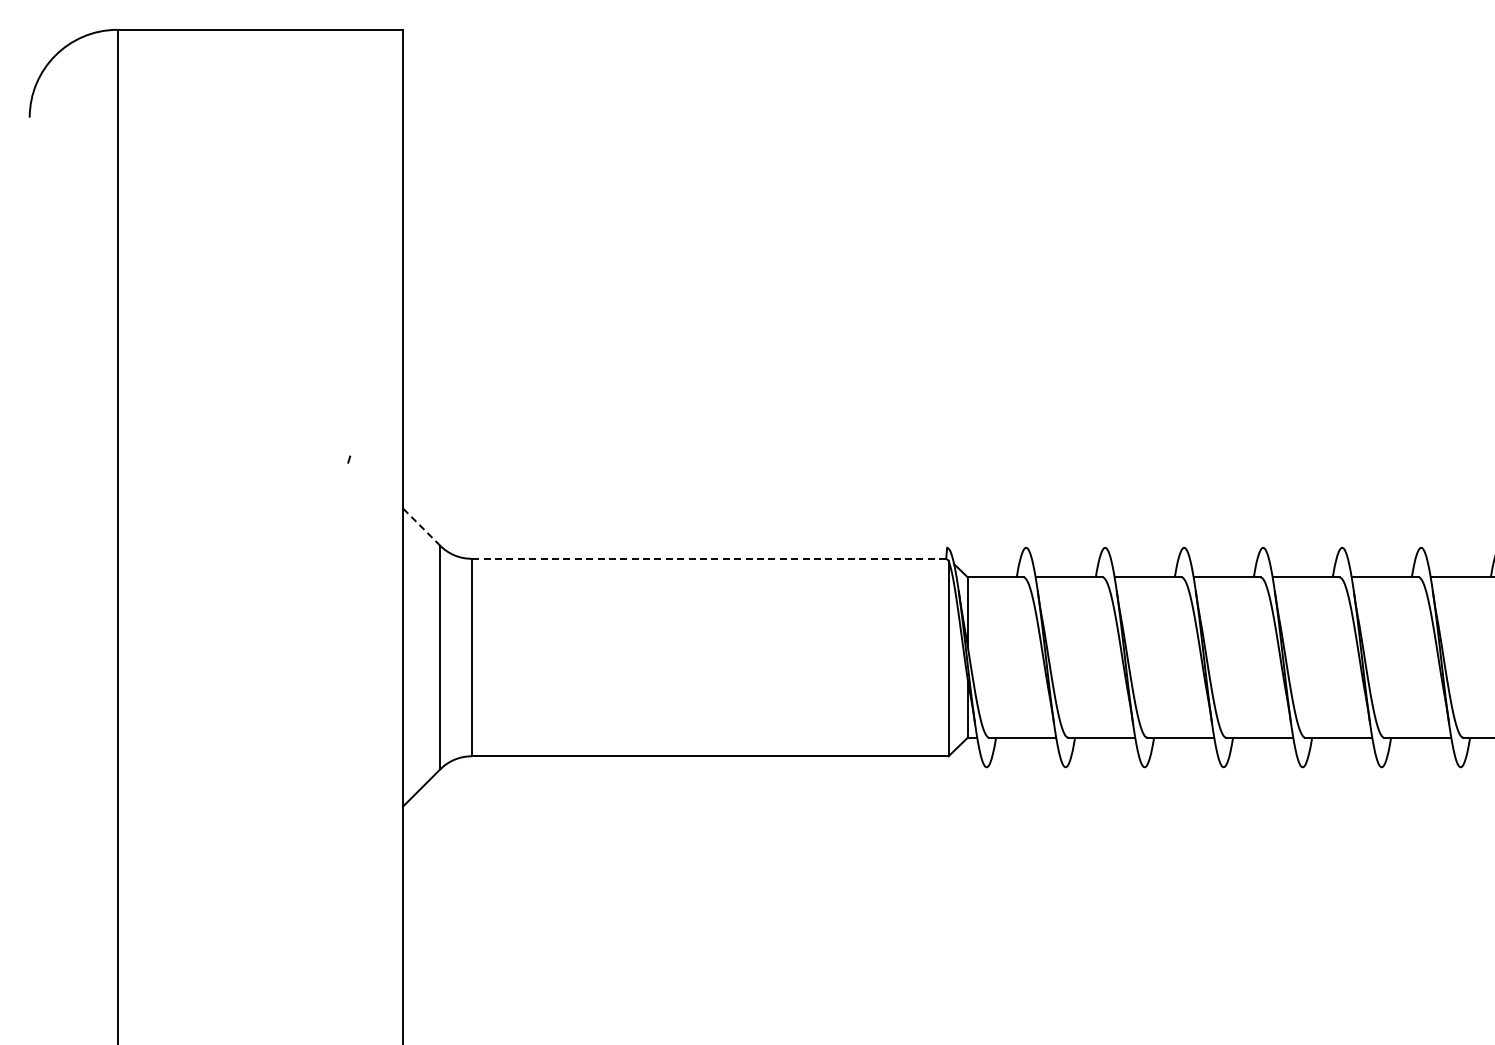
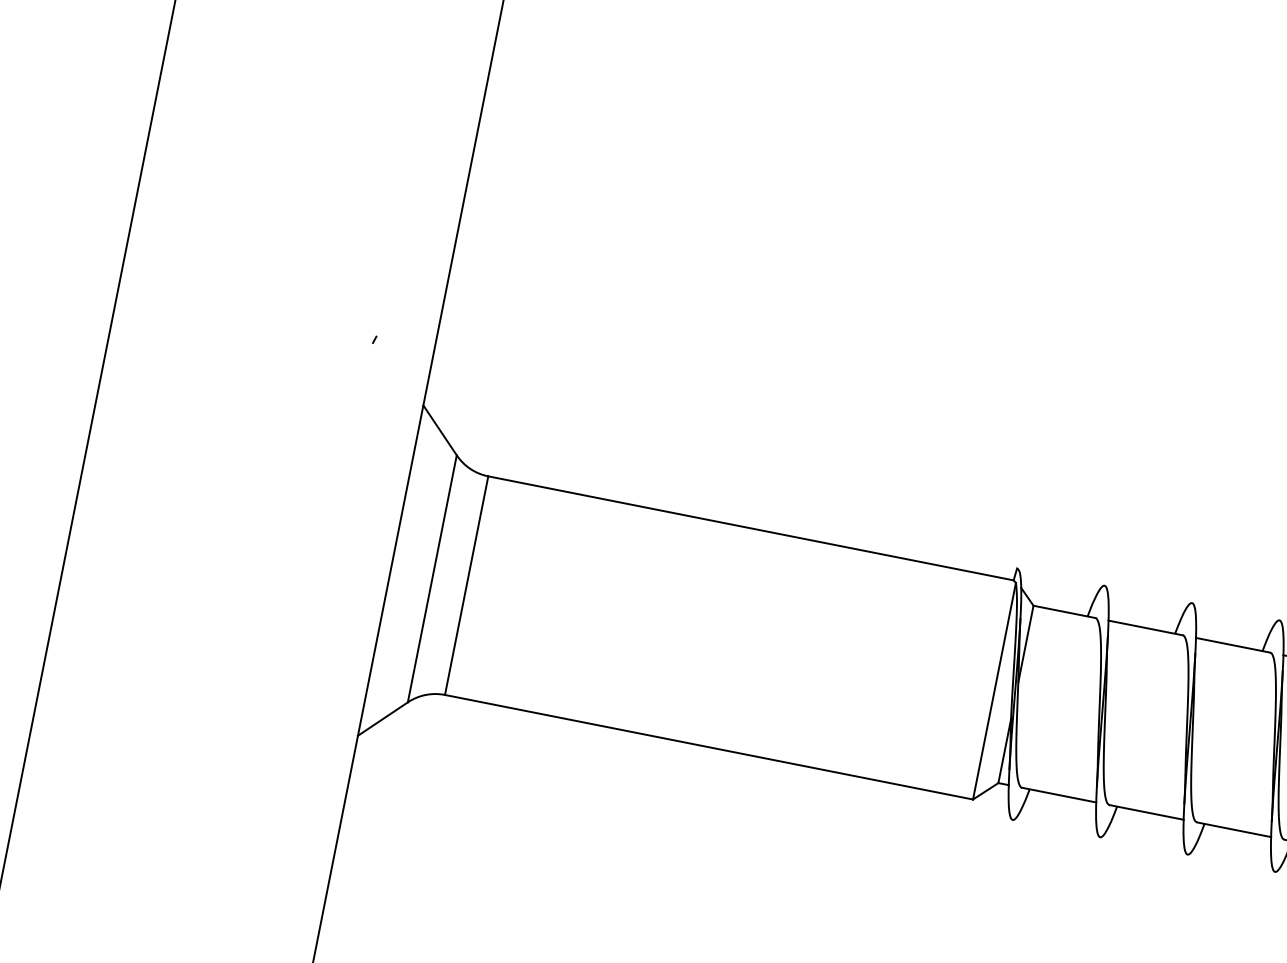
line: (421, 527) -> (439, 430), dashed -> solid
line: (708, 558) -> (750, 527), dashed -> solid

